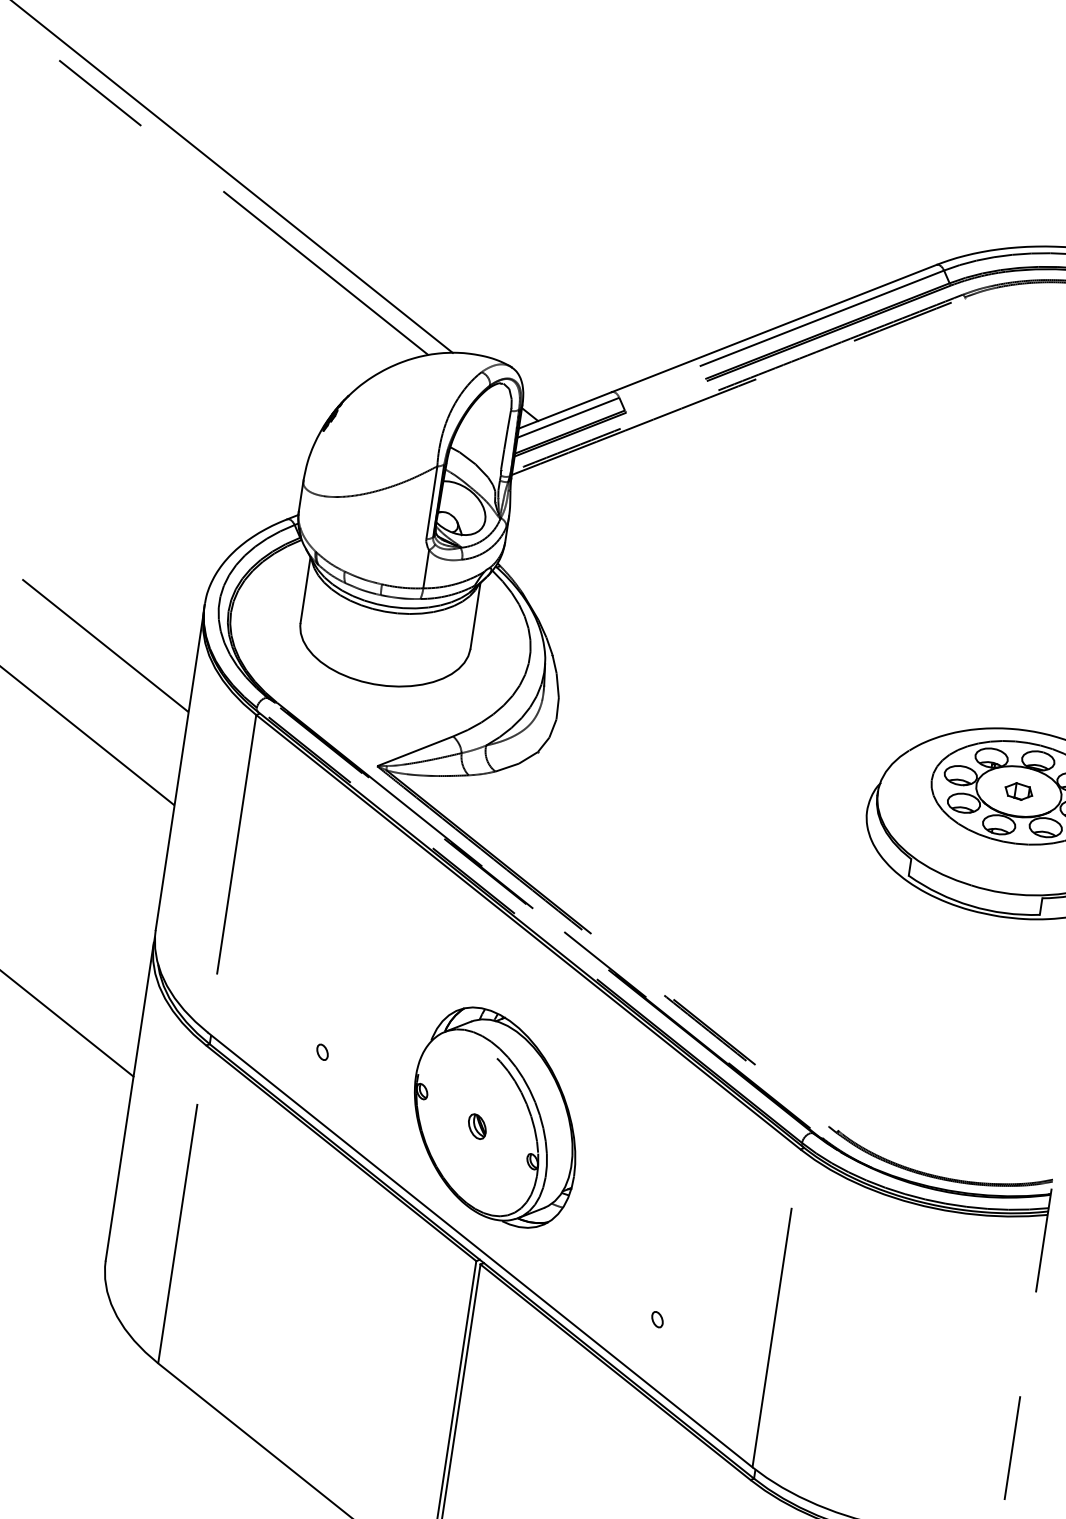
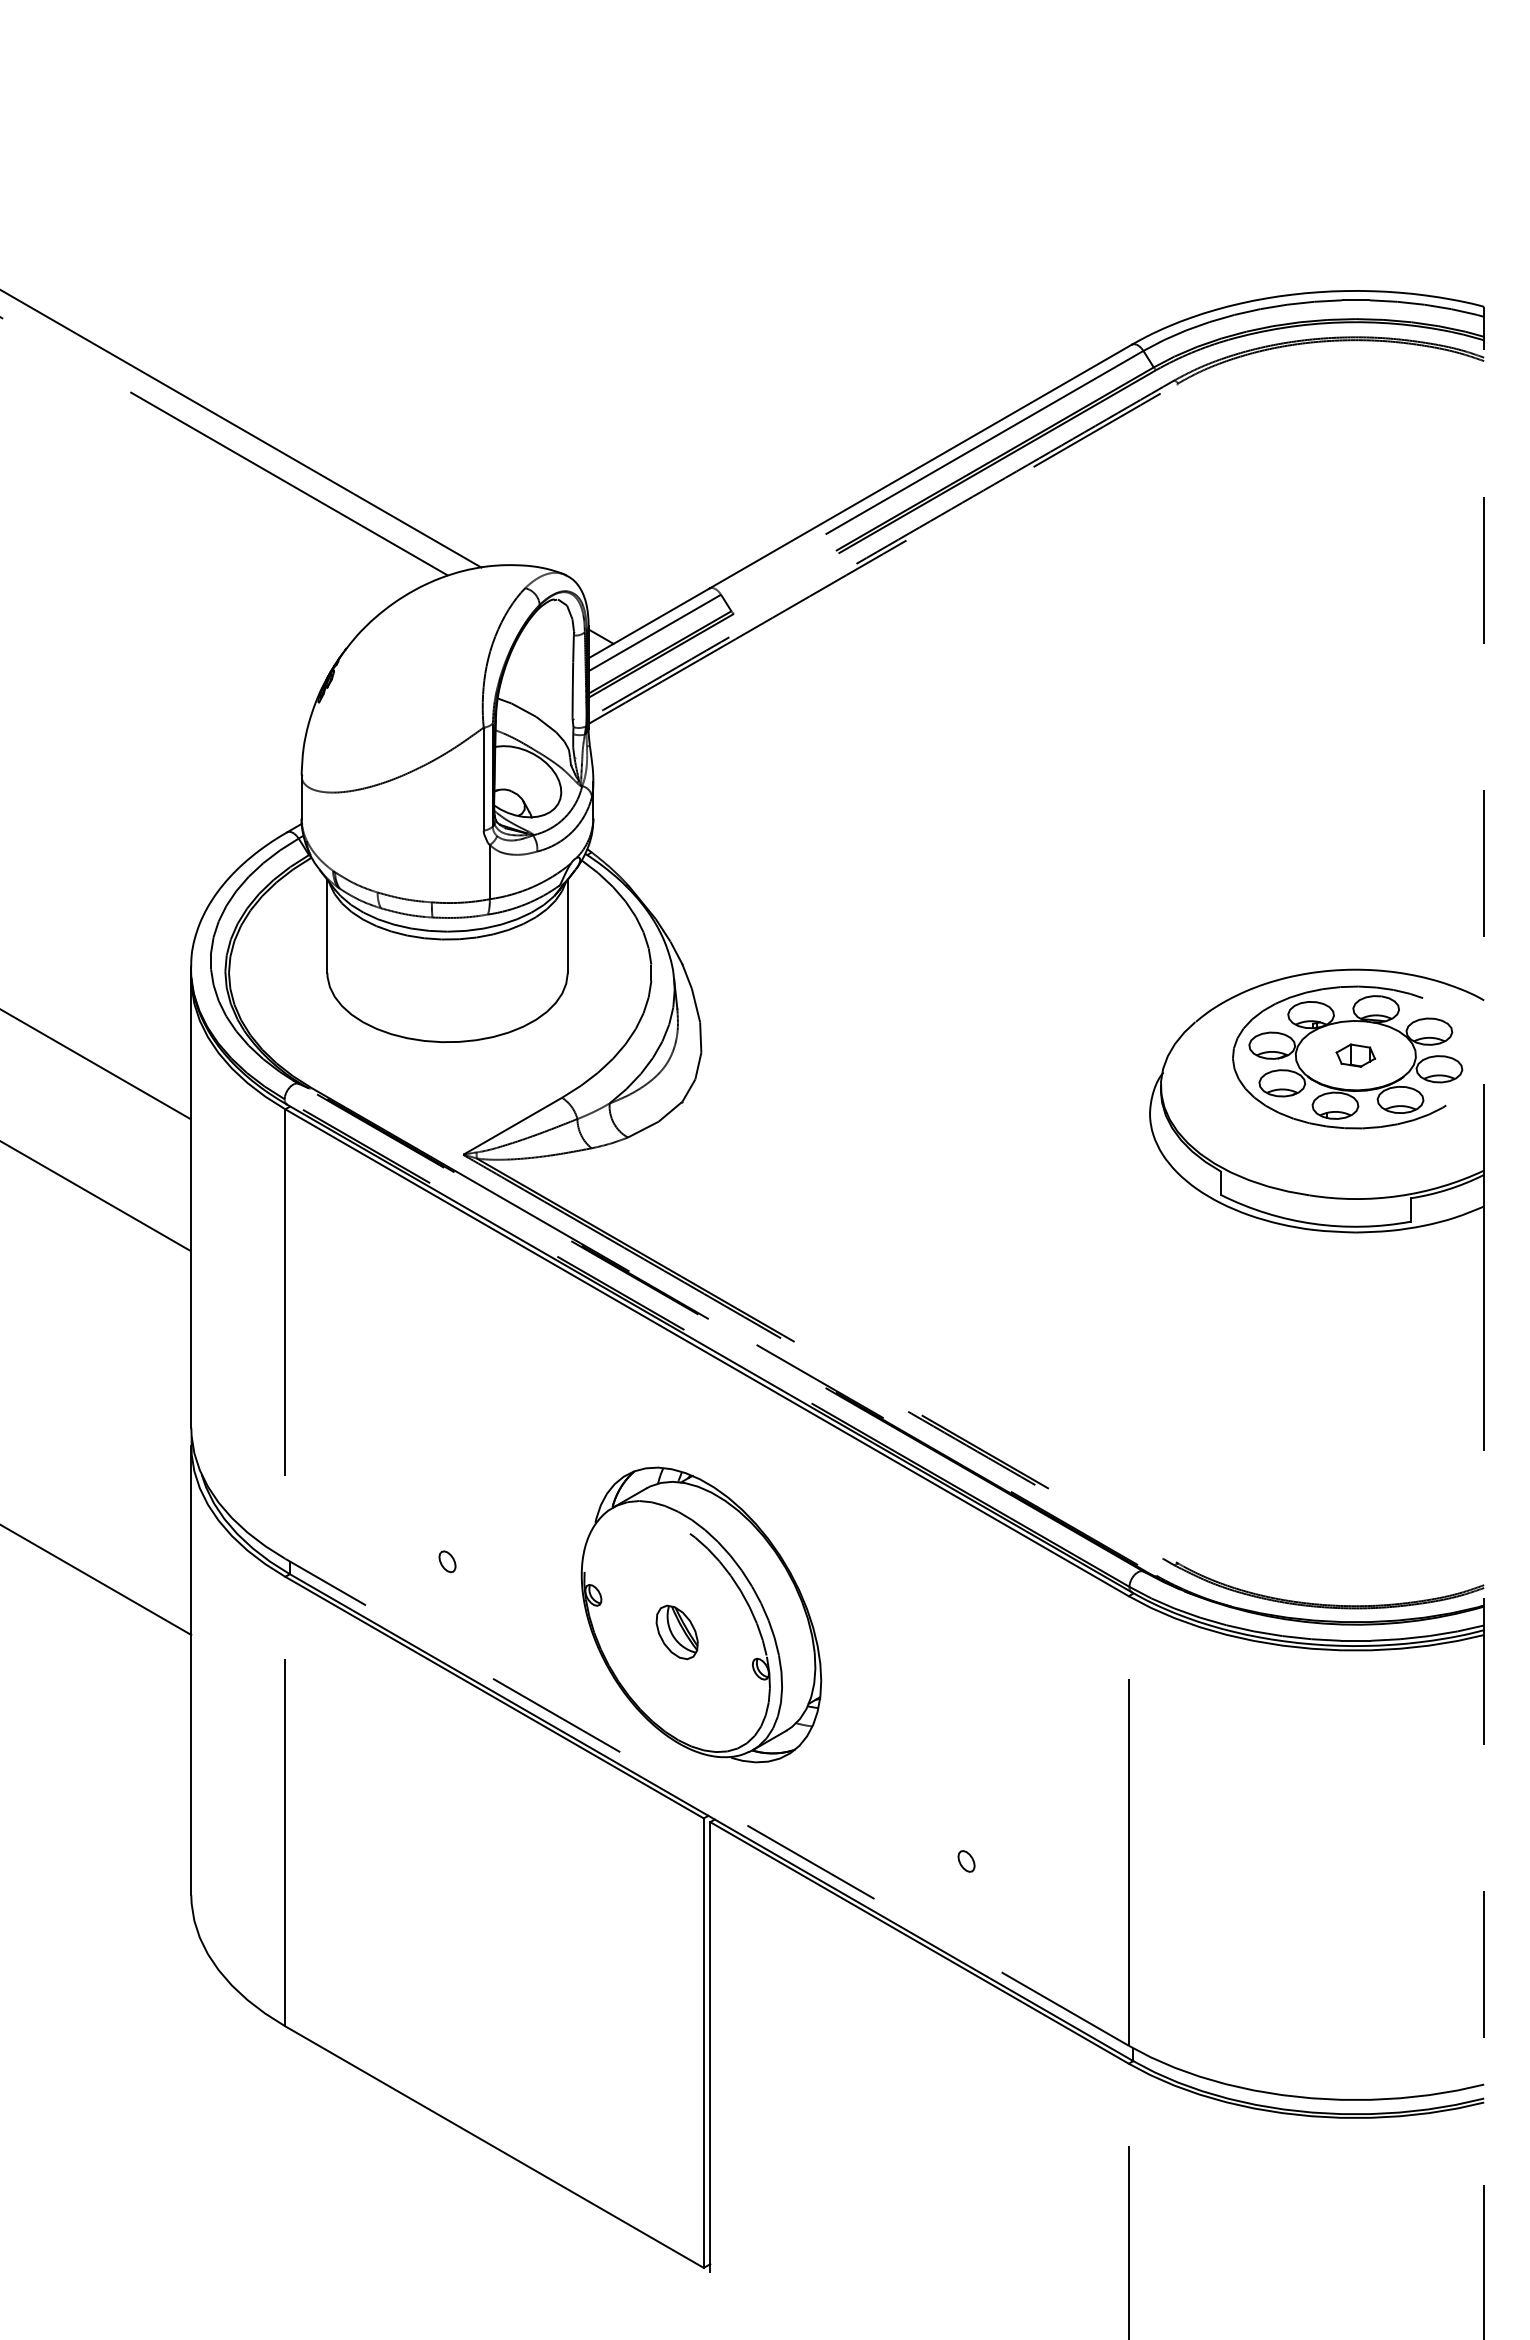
part: (477, 1126) -> (676, 1631), size x1.6
line: (480, 1250) -> (707, 1802), solid -> dashed

